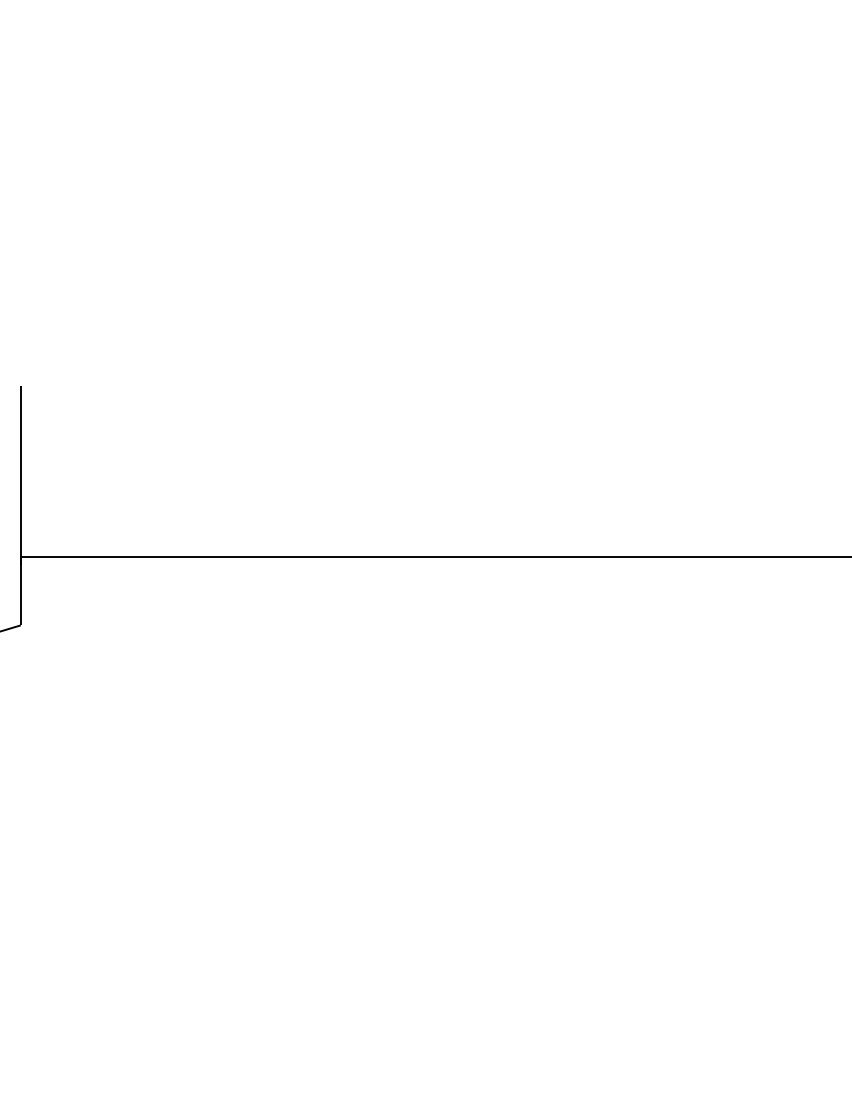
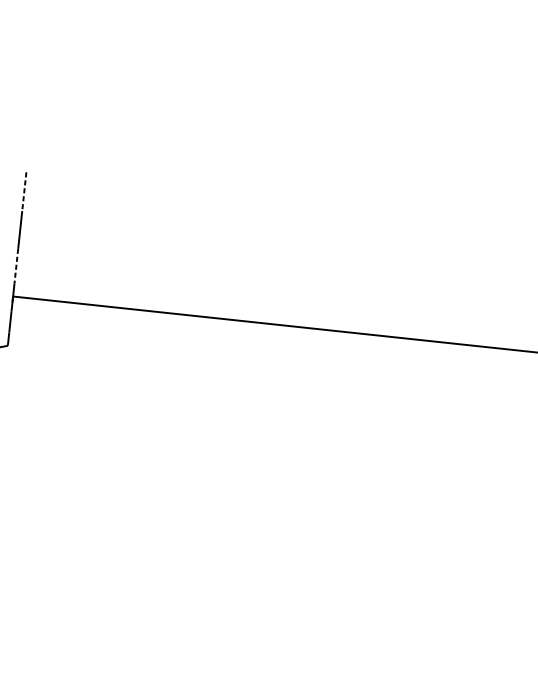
line: (20, 412) -> (24, 191), solid -> dashed
line: (20, 515) -> (16, 266), solid -> dashed

